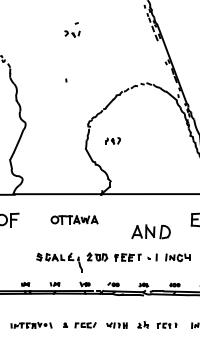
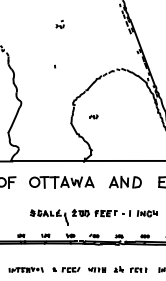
part: (71, 28) -> (59, 23), size x0.62
part: (112, 140) -> (93, 116), size x0.62
part: (74, 220) -> (61, 182), size x1.67
part: (150, 232) -> (124, 182), moved

